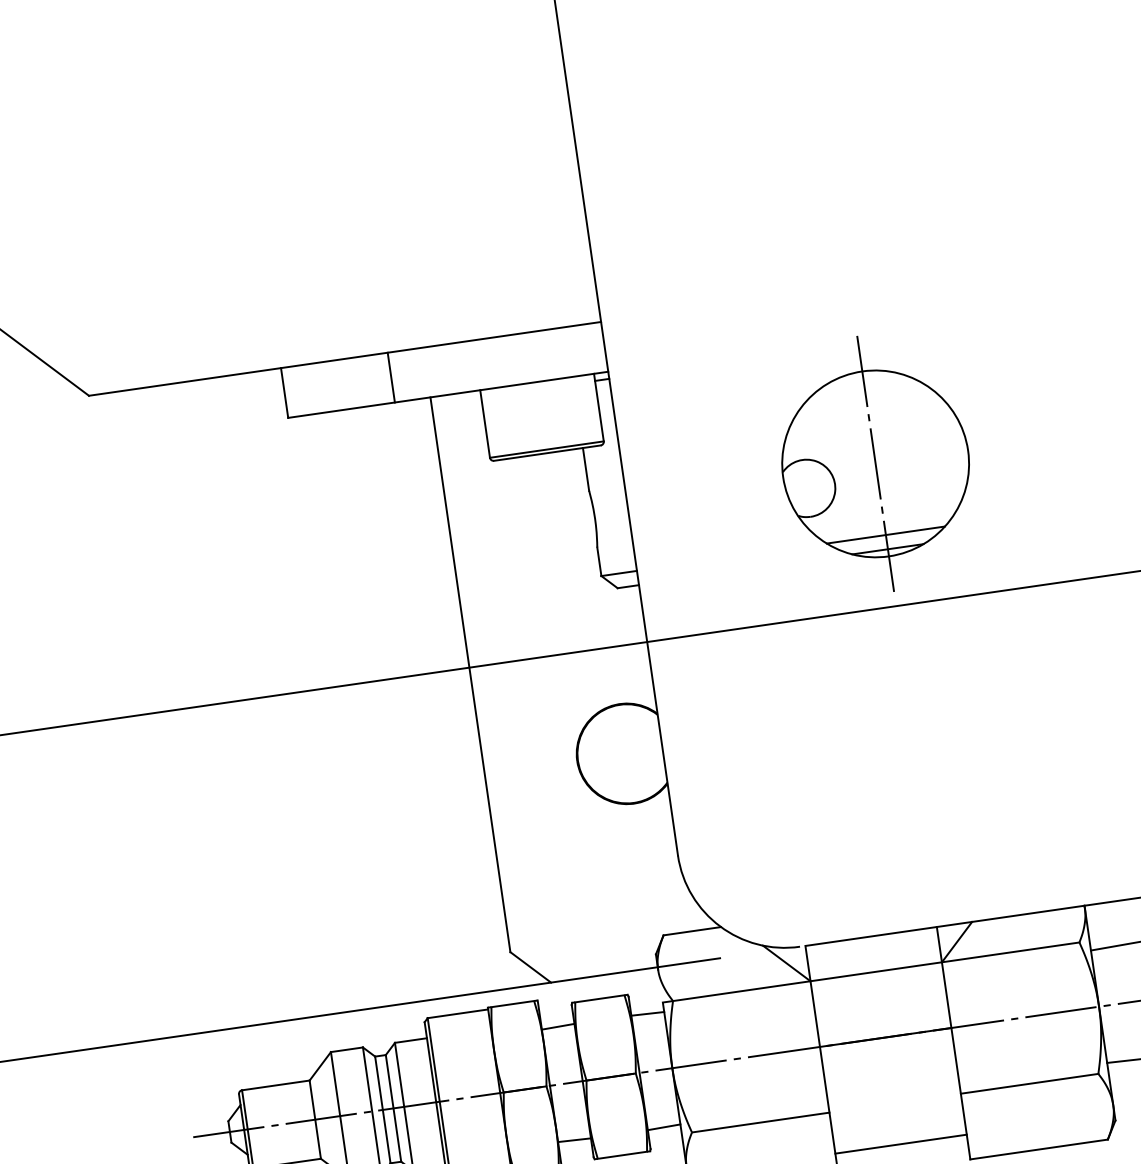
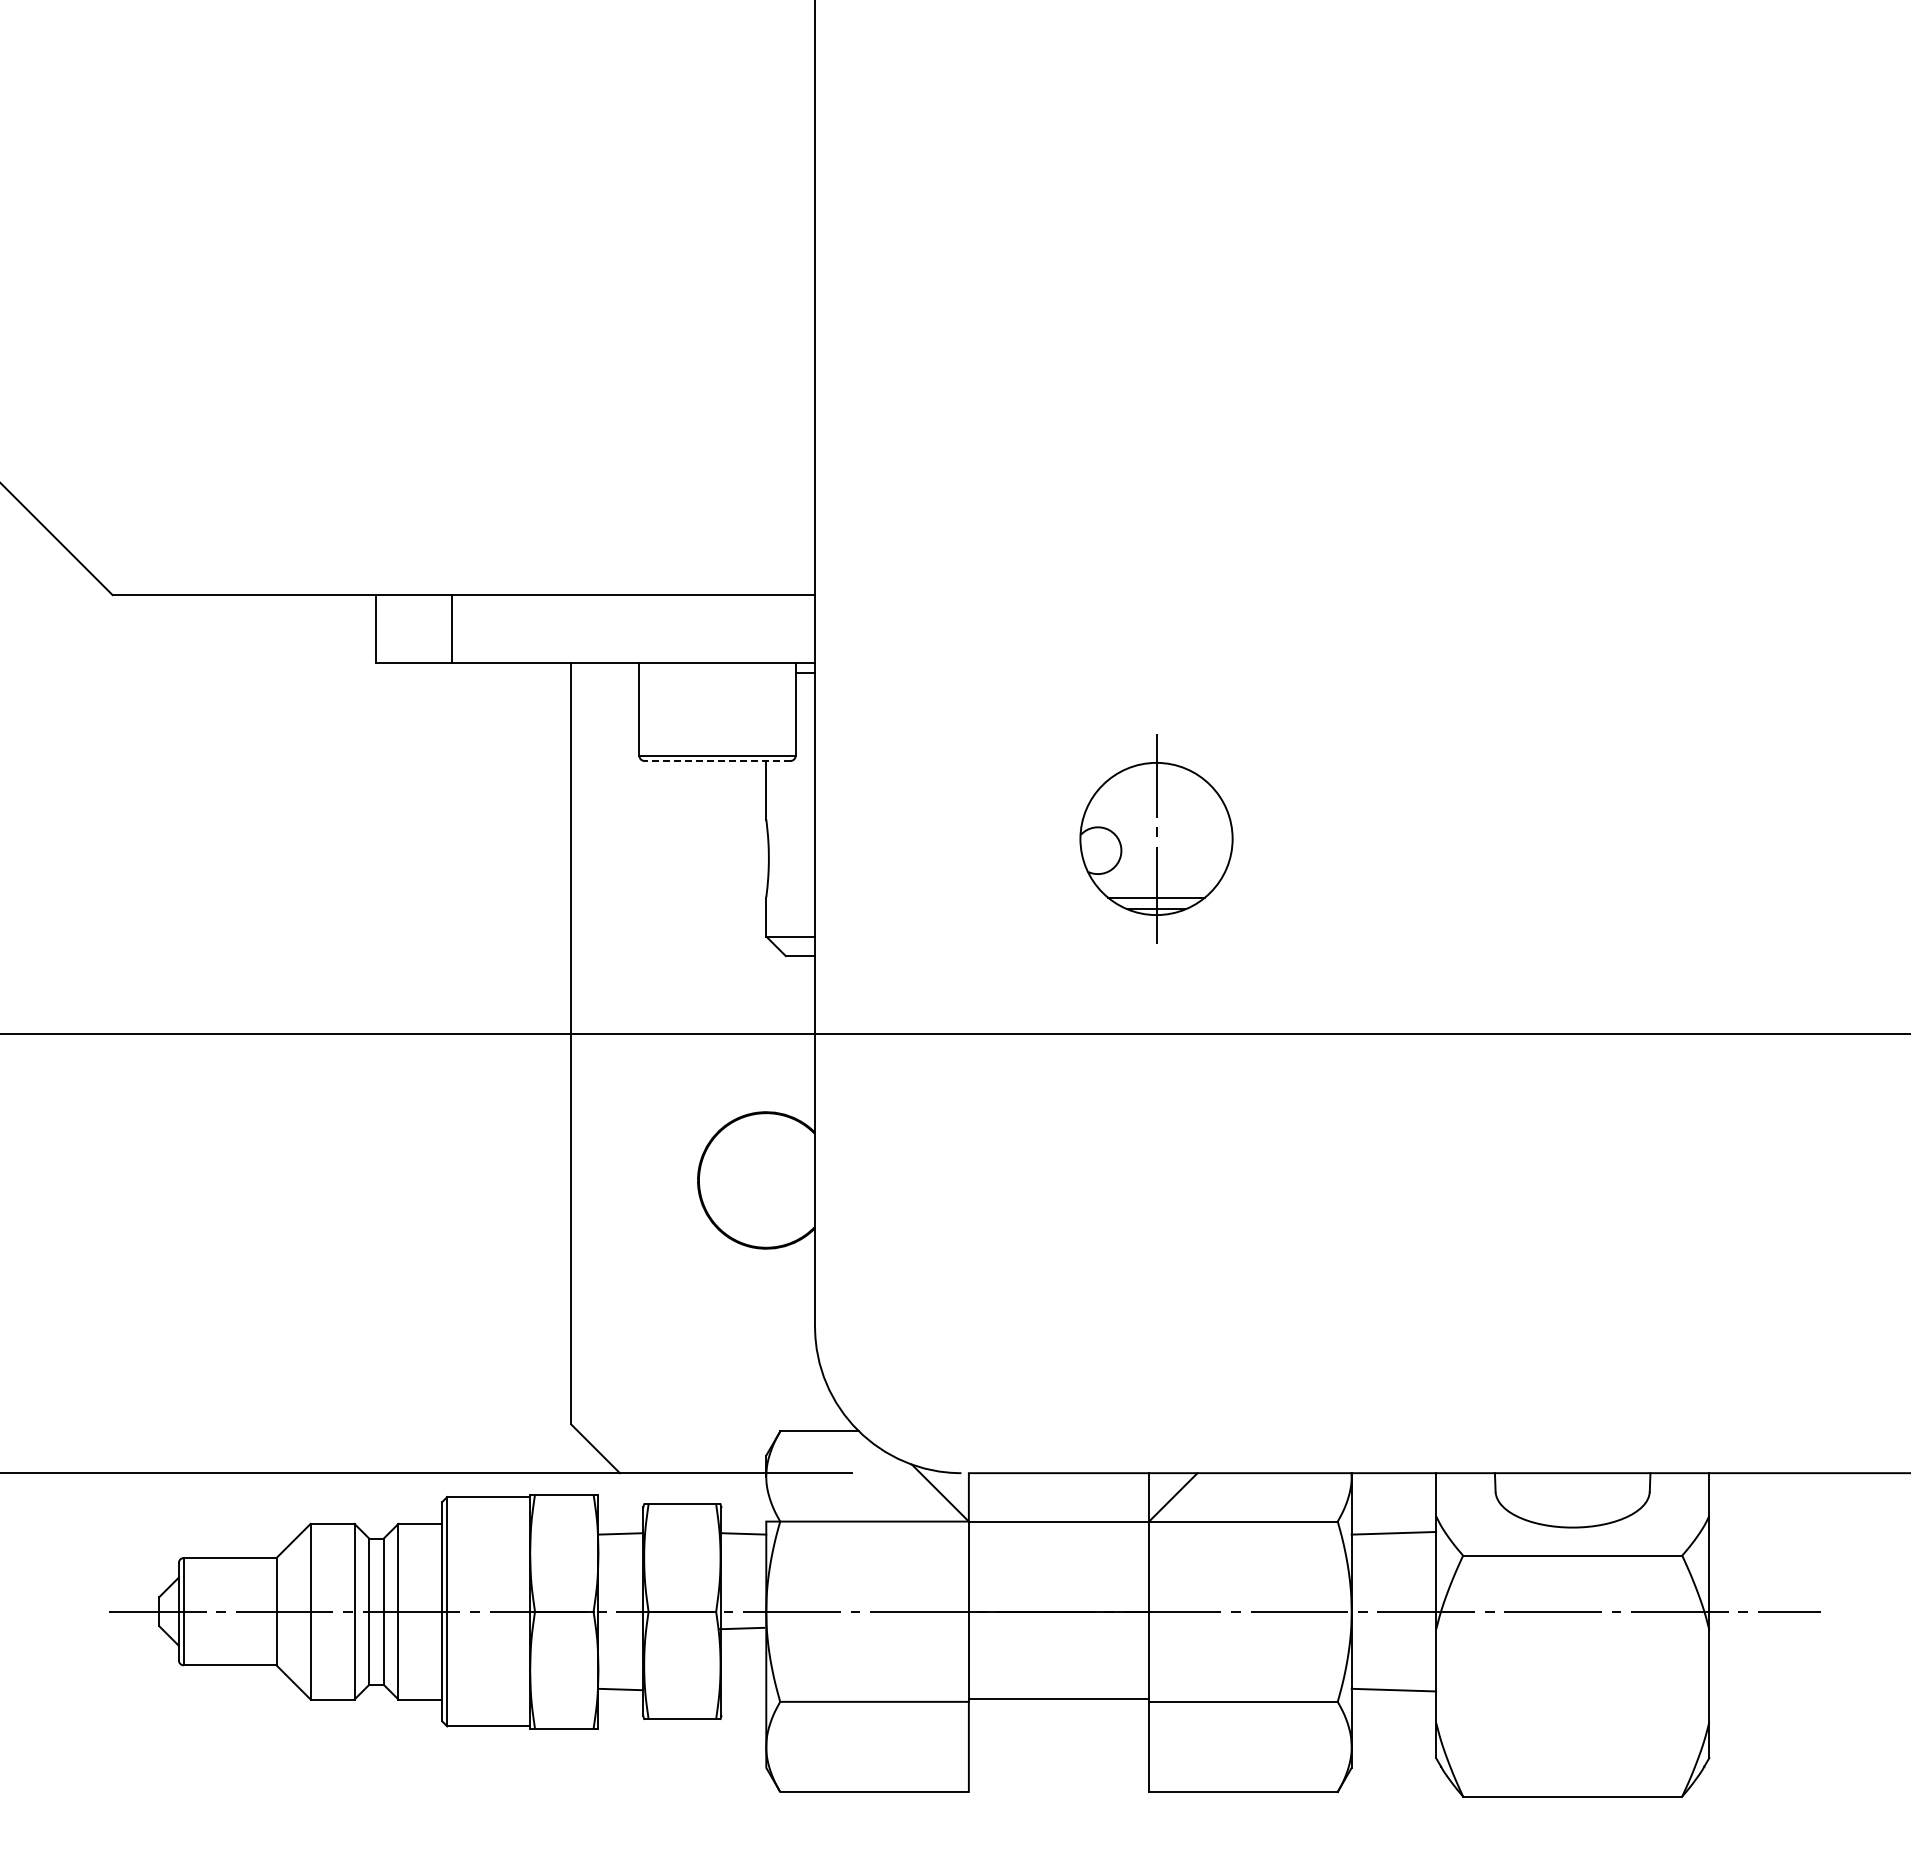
line: (391, 377) -> (452, 629), moved
line: (547, 452) -> (717, 760), solid -> dashed
part: (875, 463) -> (1156, 838), size x0.6
line: (663, 1127) -> (741, 1628), moved
line: (900, 1144) -> (1058, 1699), moved

